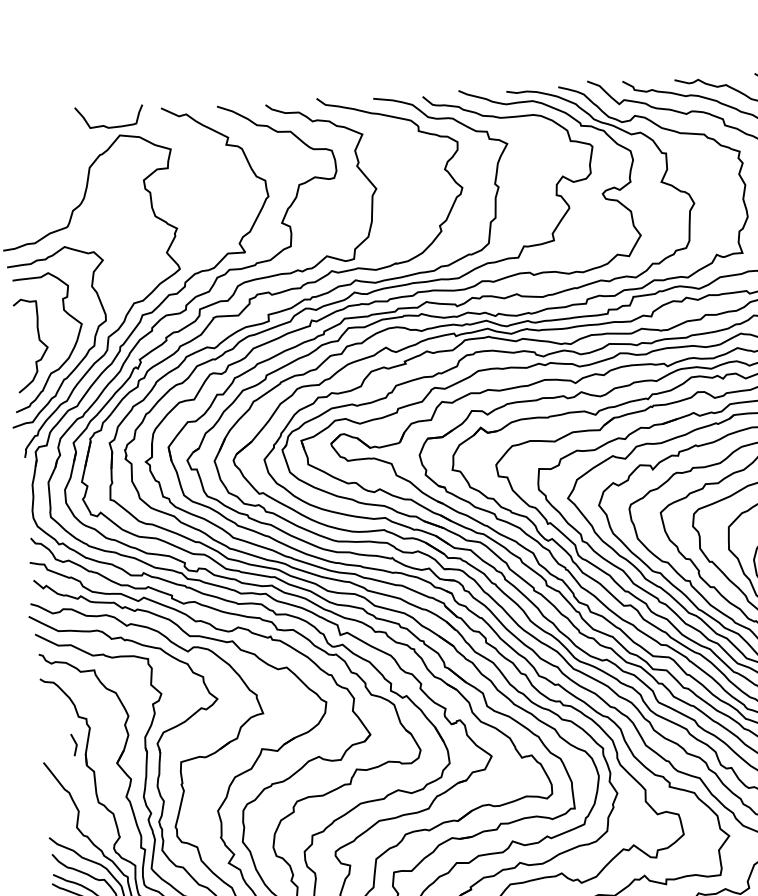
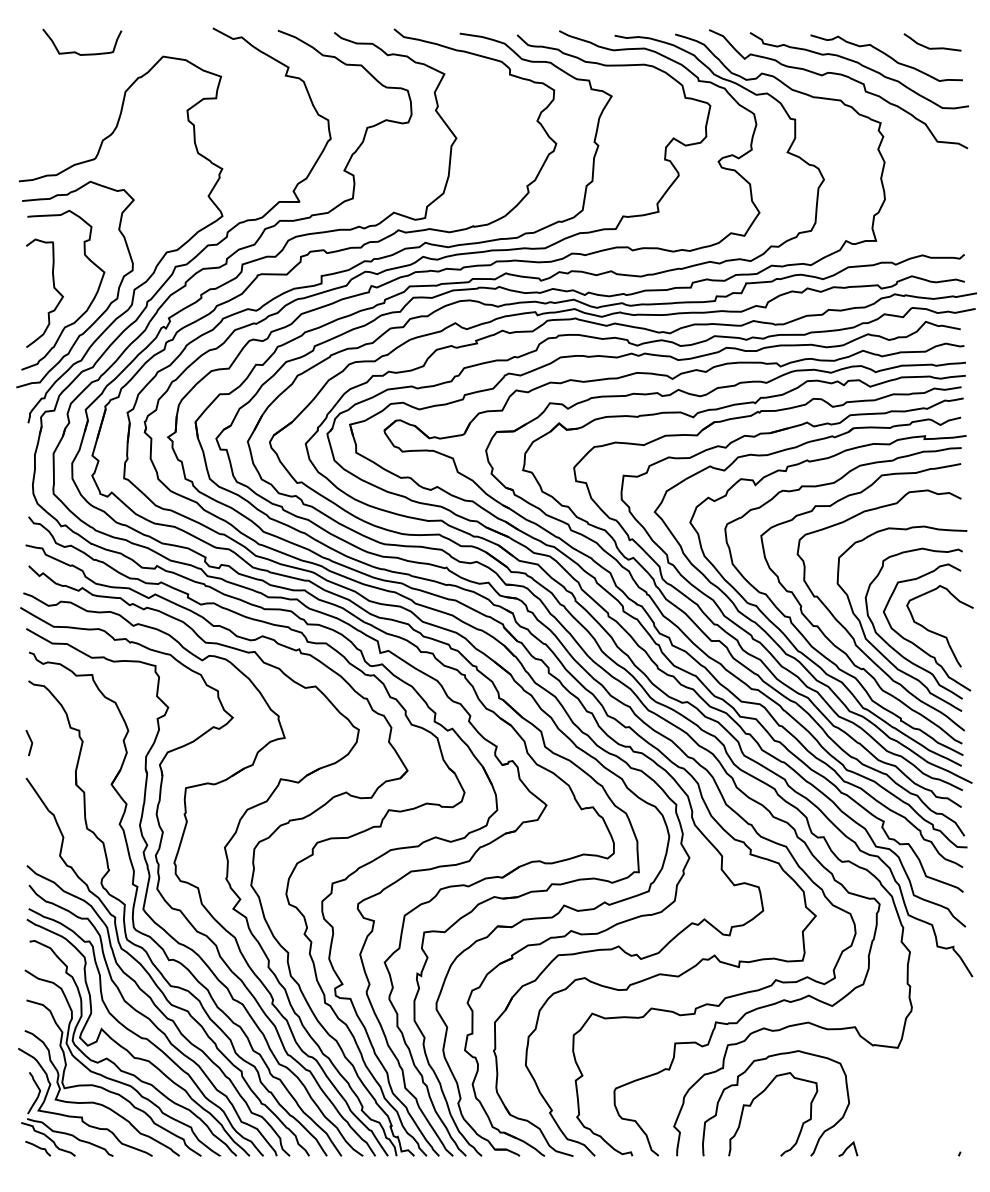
curve: (105, 125) -> (77, 52), moved
line: (76, 745) -> (31, 743), moved

